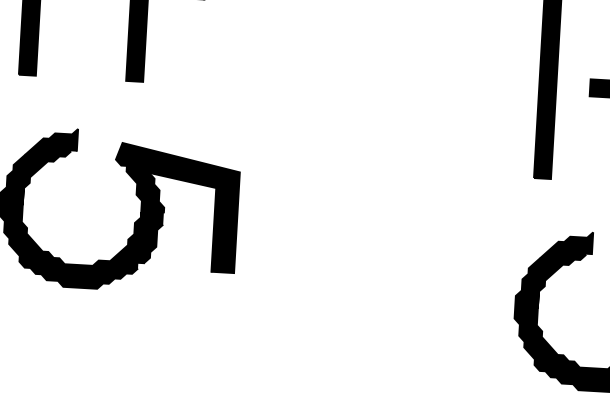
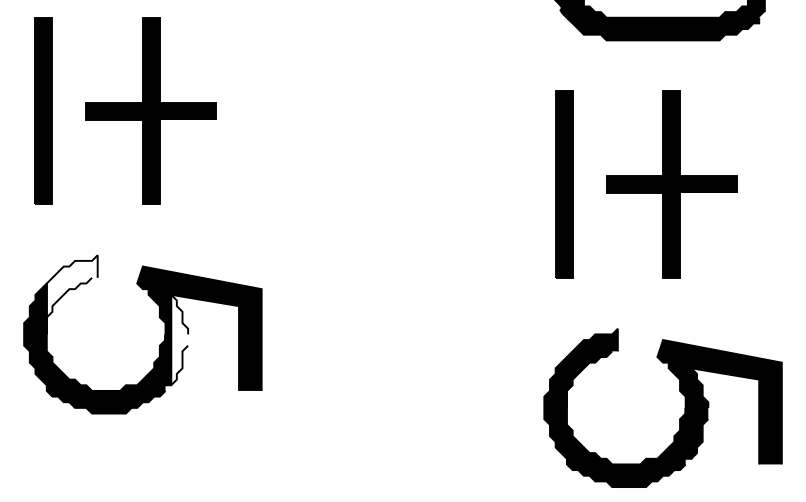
fill: (49, 166) -> (71, 294), removed
fill: (154, 217) -> (179, 339), removed

